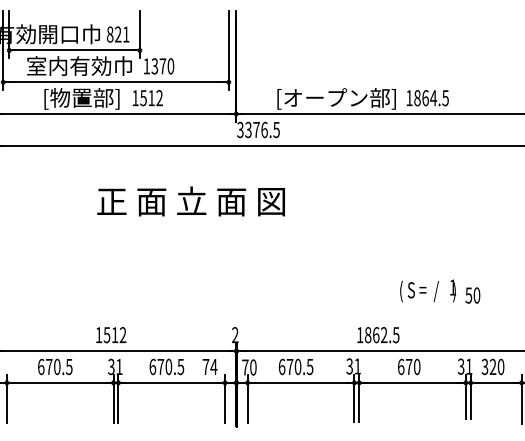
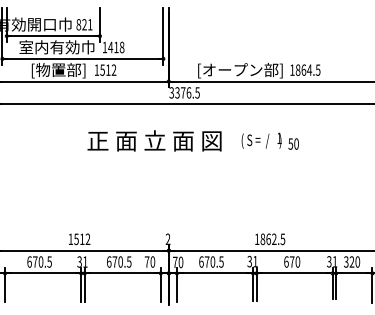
text: (163, 66) -> (116, 47), 1370 -> 1418
text: (191, 200) -> (154, 140), moved
text: (439, 290) -> (269, 140), moved
text: (213, 366) -> (152, 261), 74 -> 70

